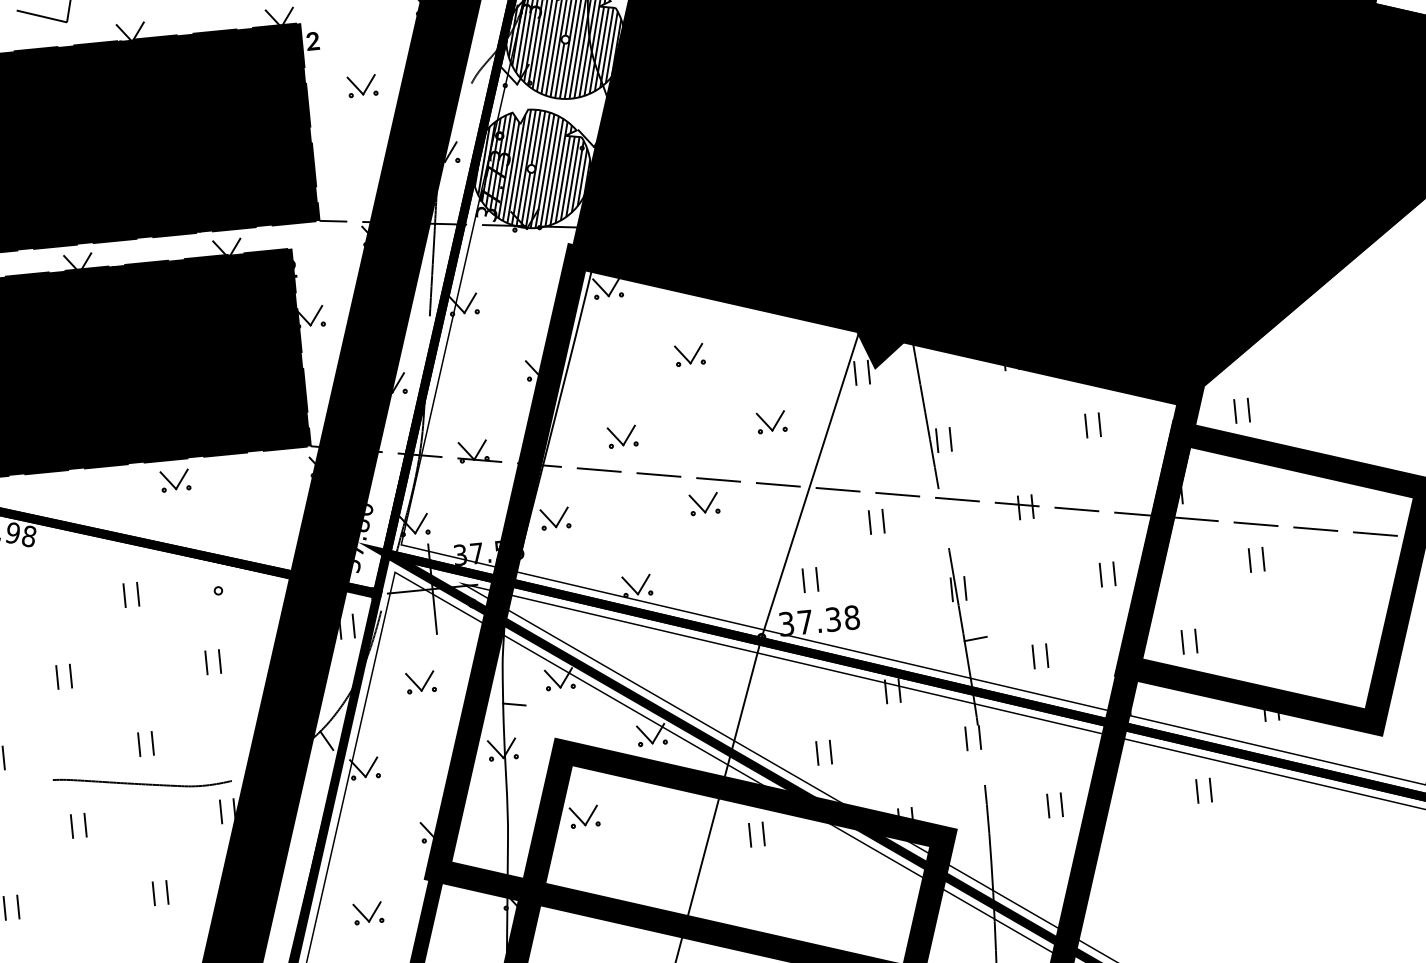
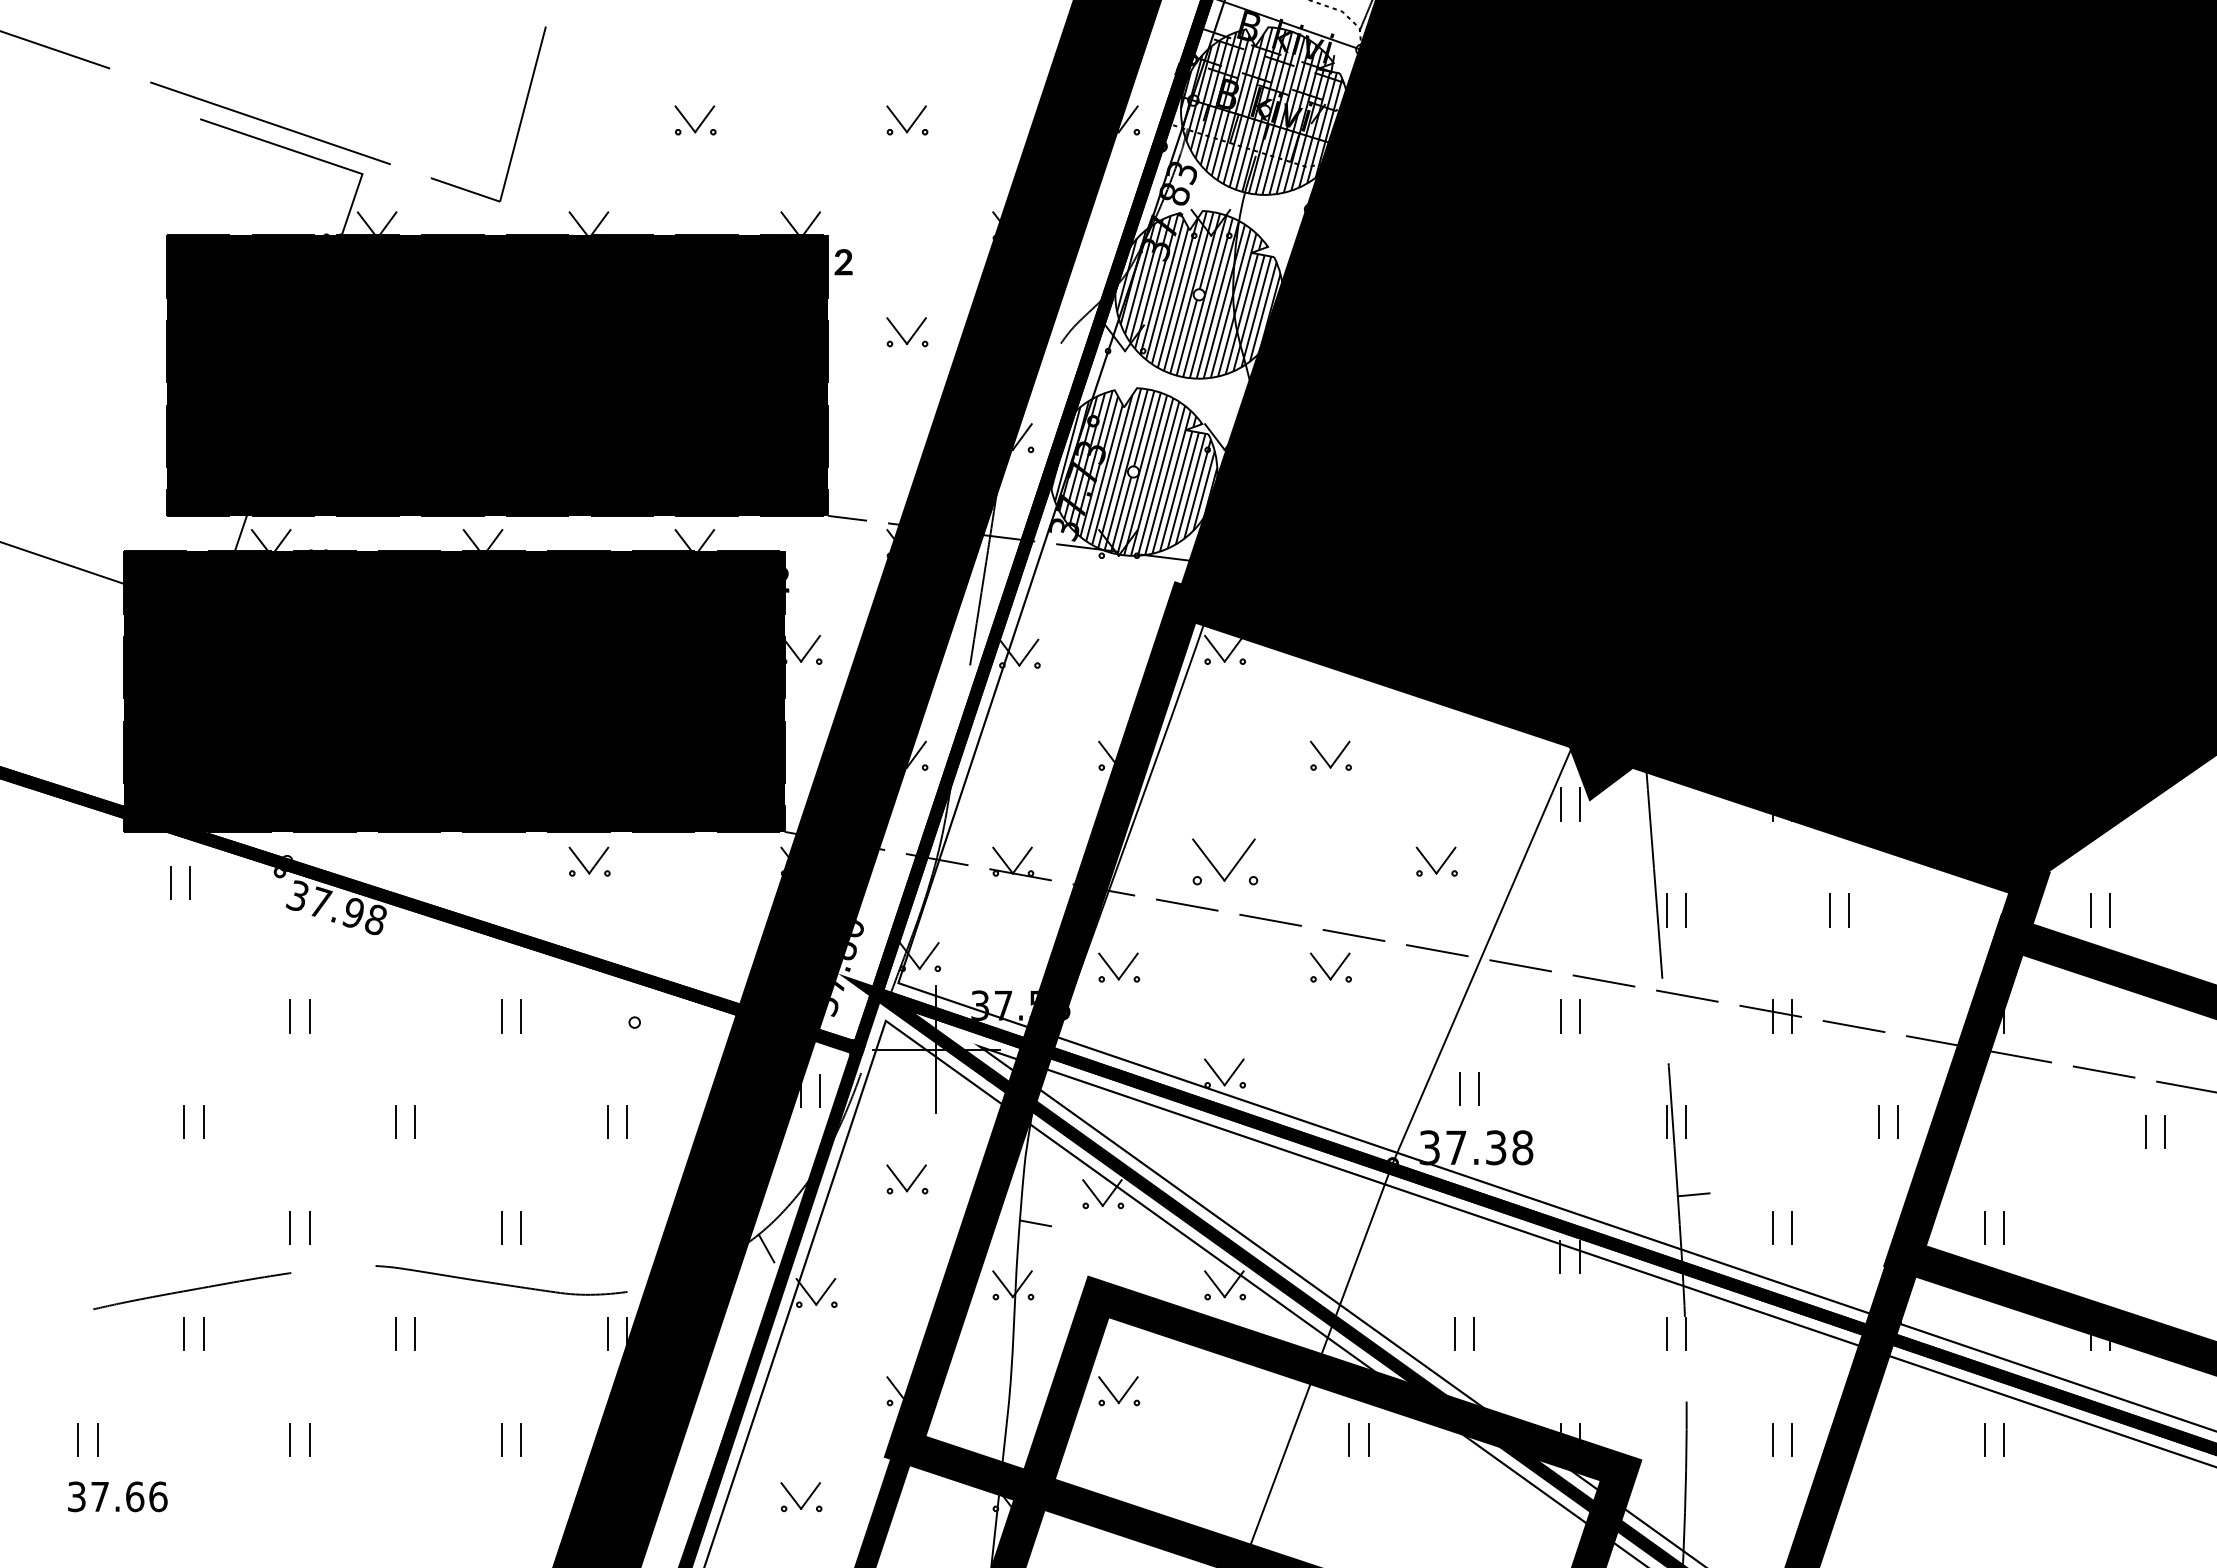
part: (1086, 426) -> (1830, 910), moved
part: (622, 436) -> (1224, 861), size x1.6
part: (1250, 559) -> (2146, 1131), moved

